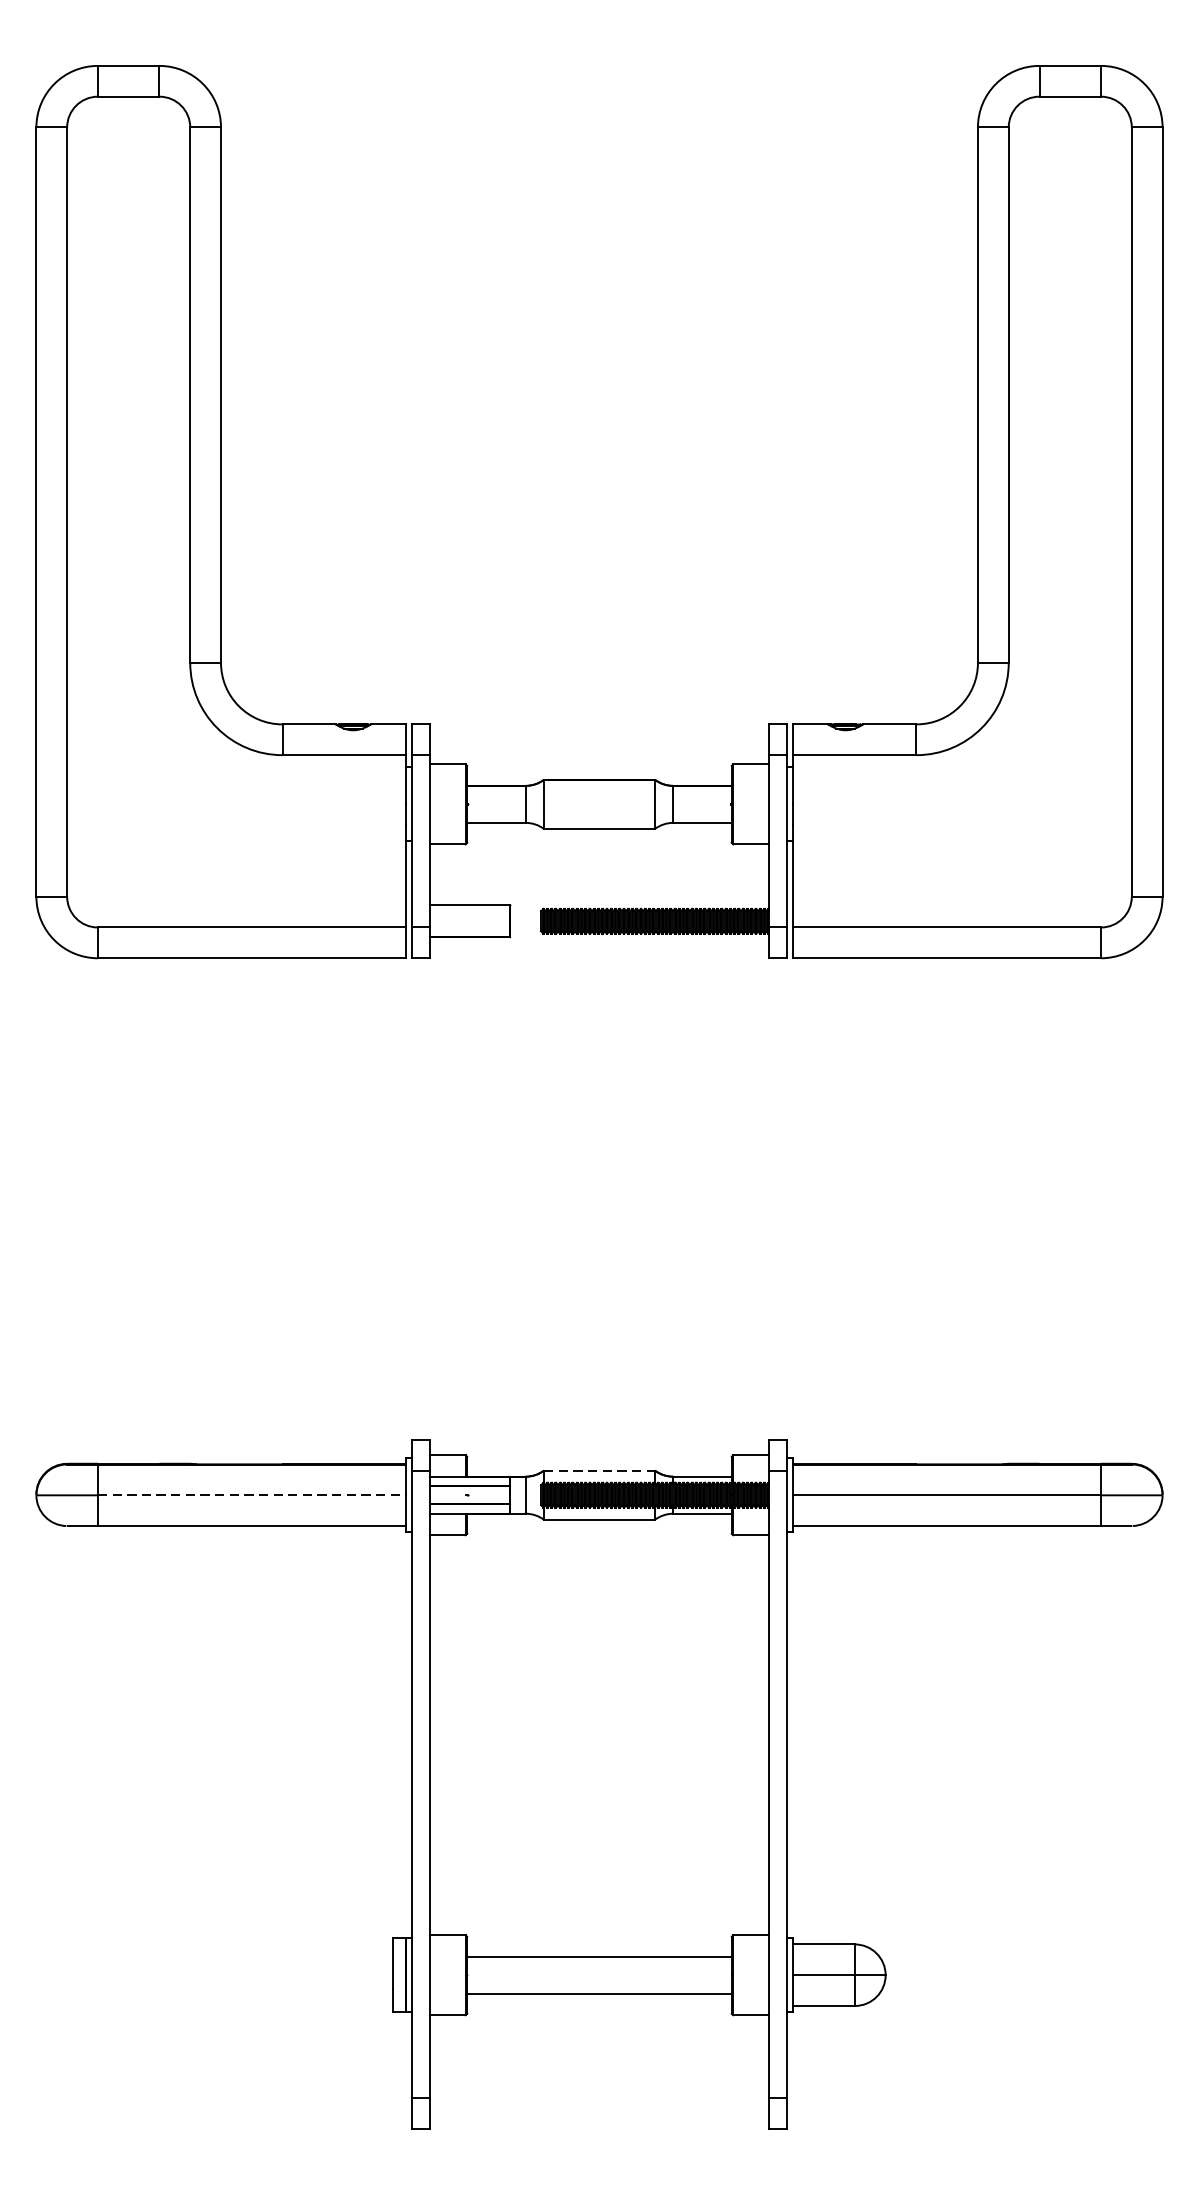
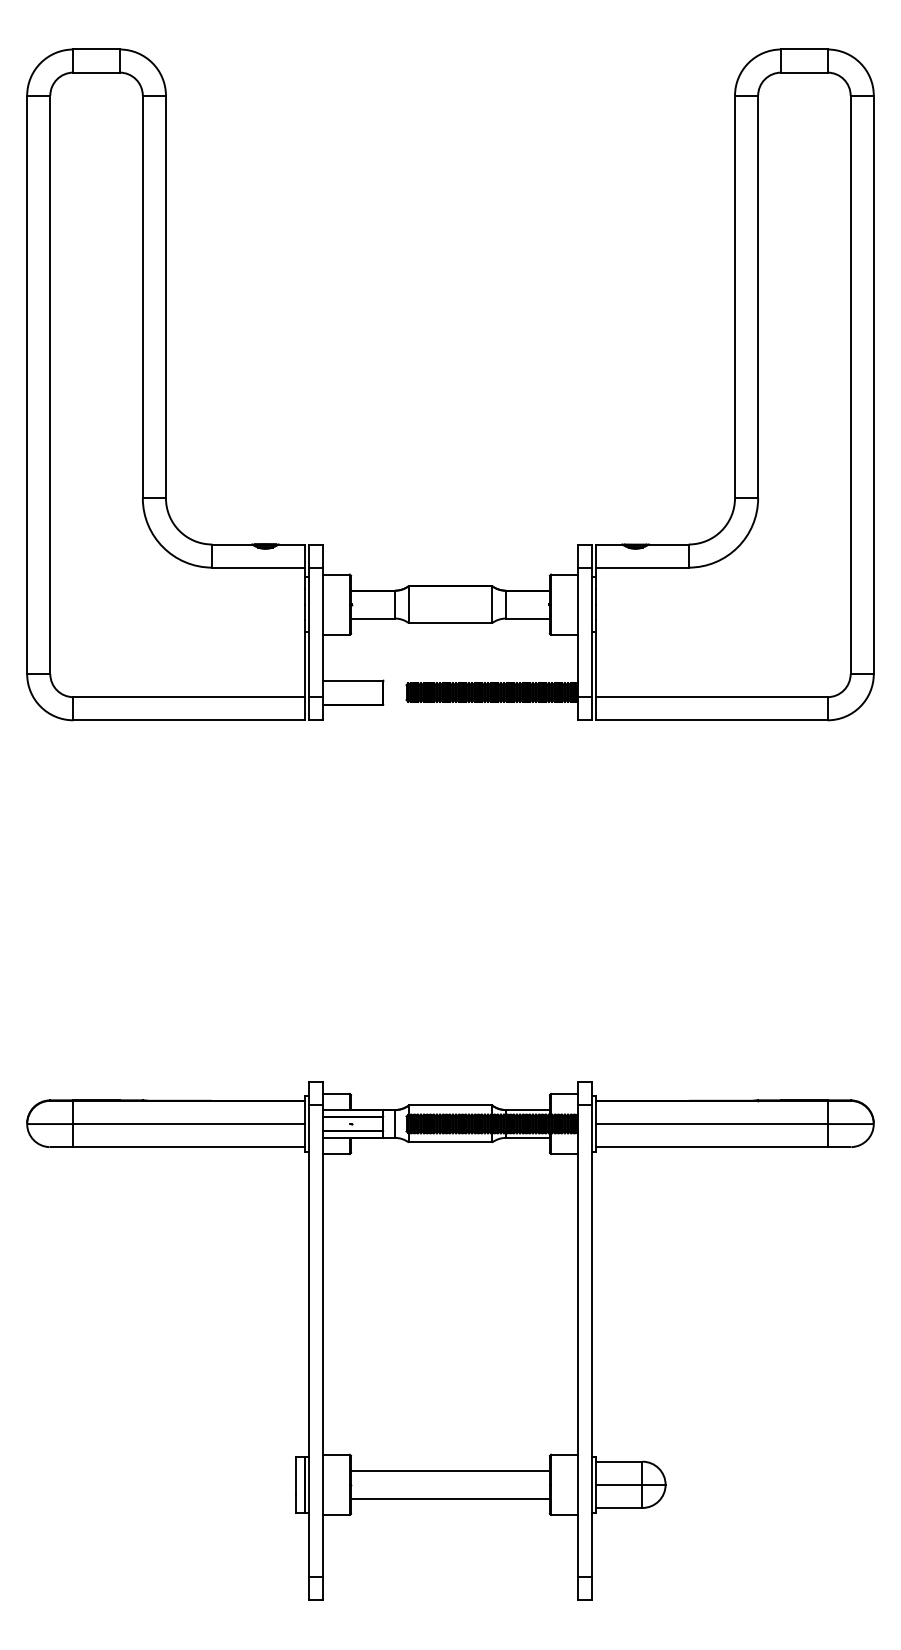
line: (599, 1470) -> (450, 1105), dashed -> solid
line: (252, 1495) -> (189, 1124), dashed -> solid

